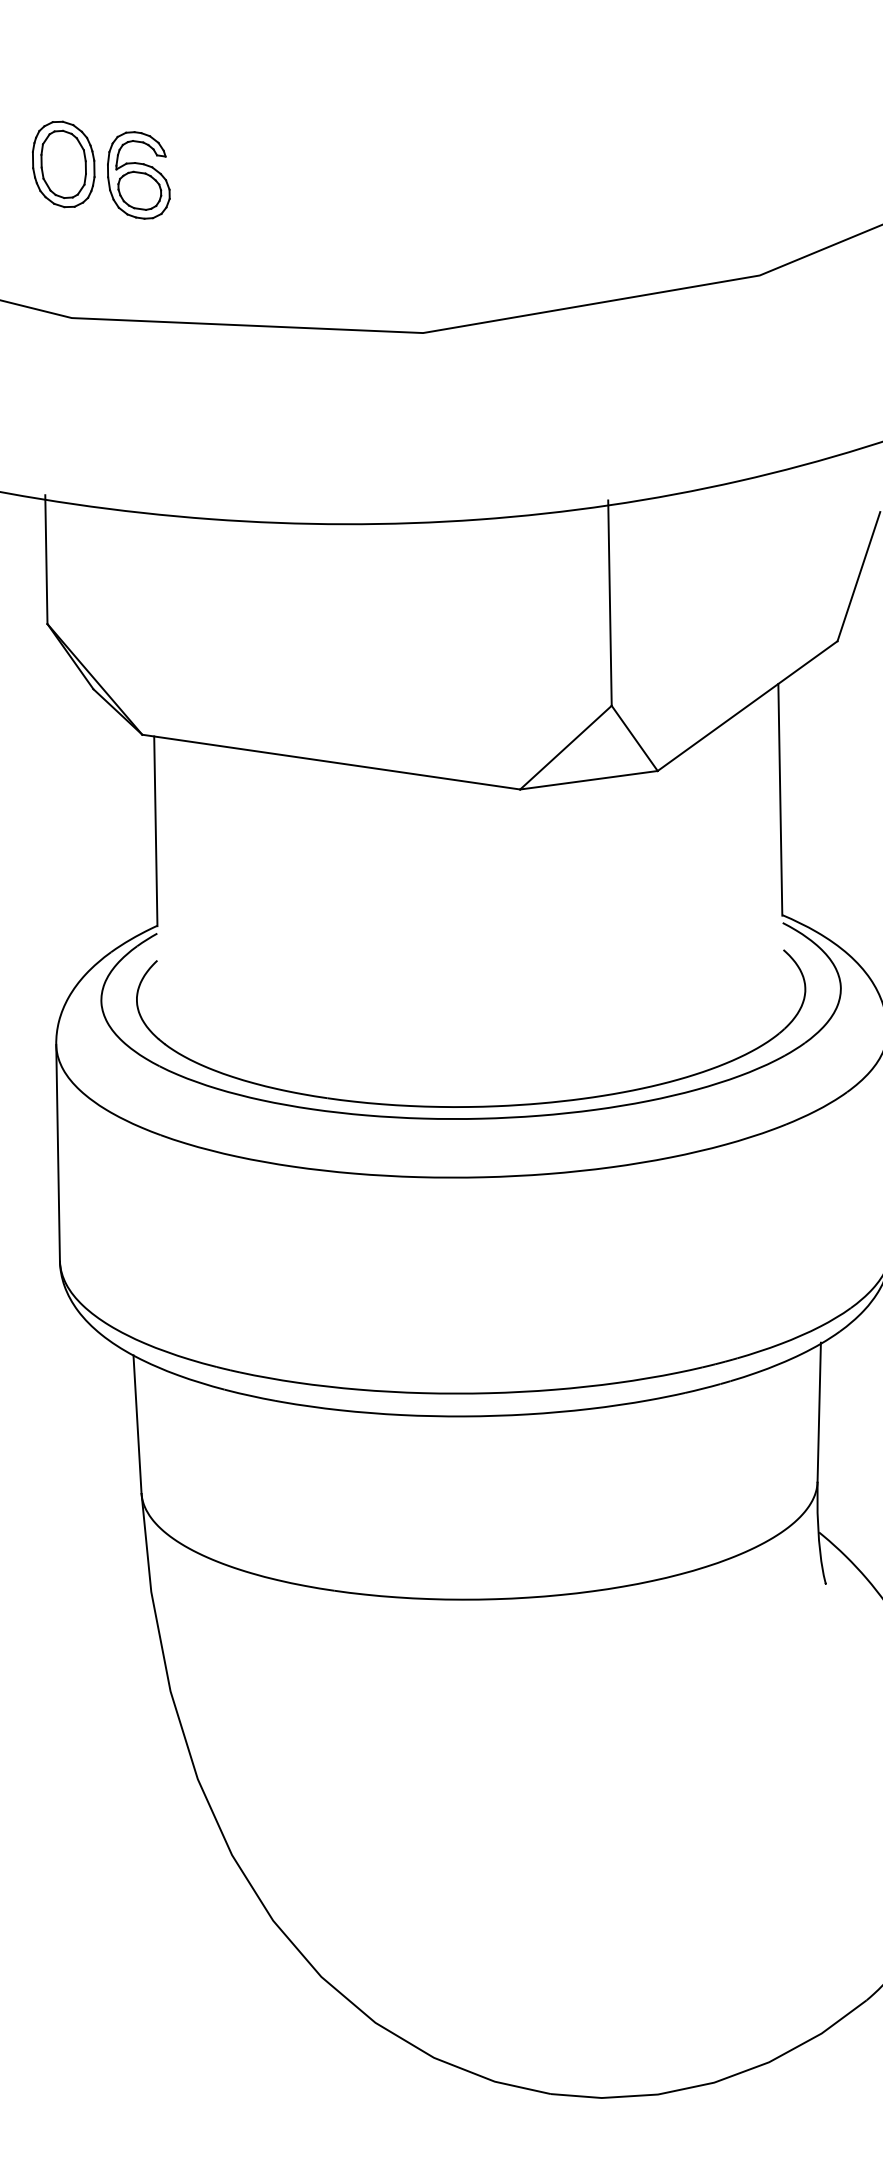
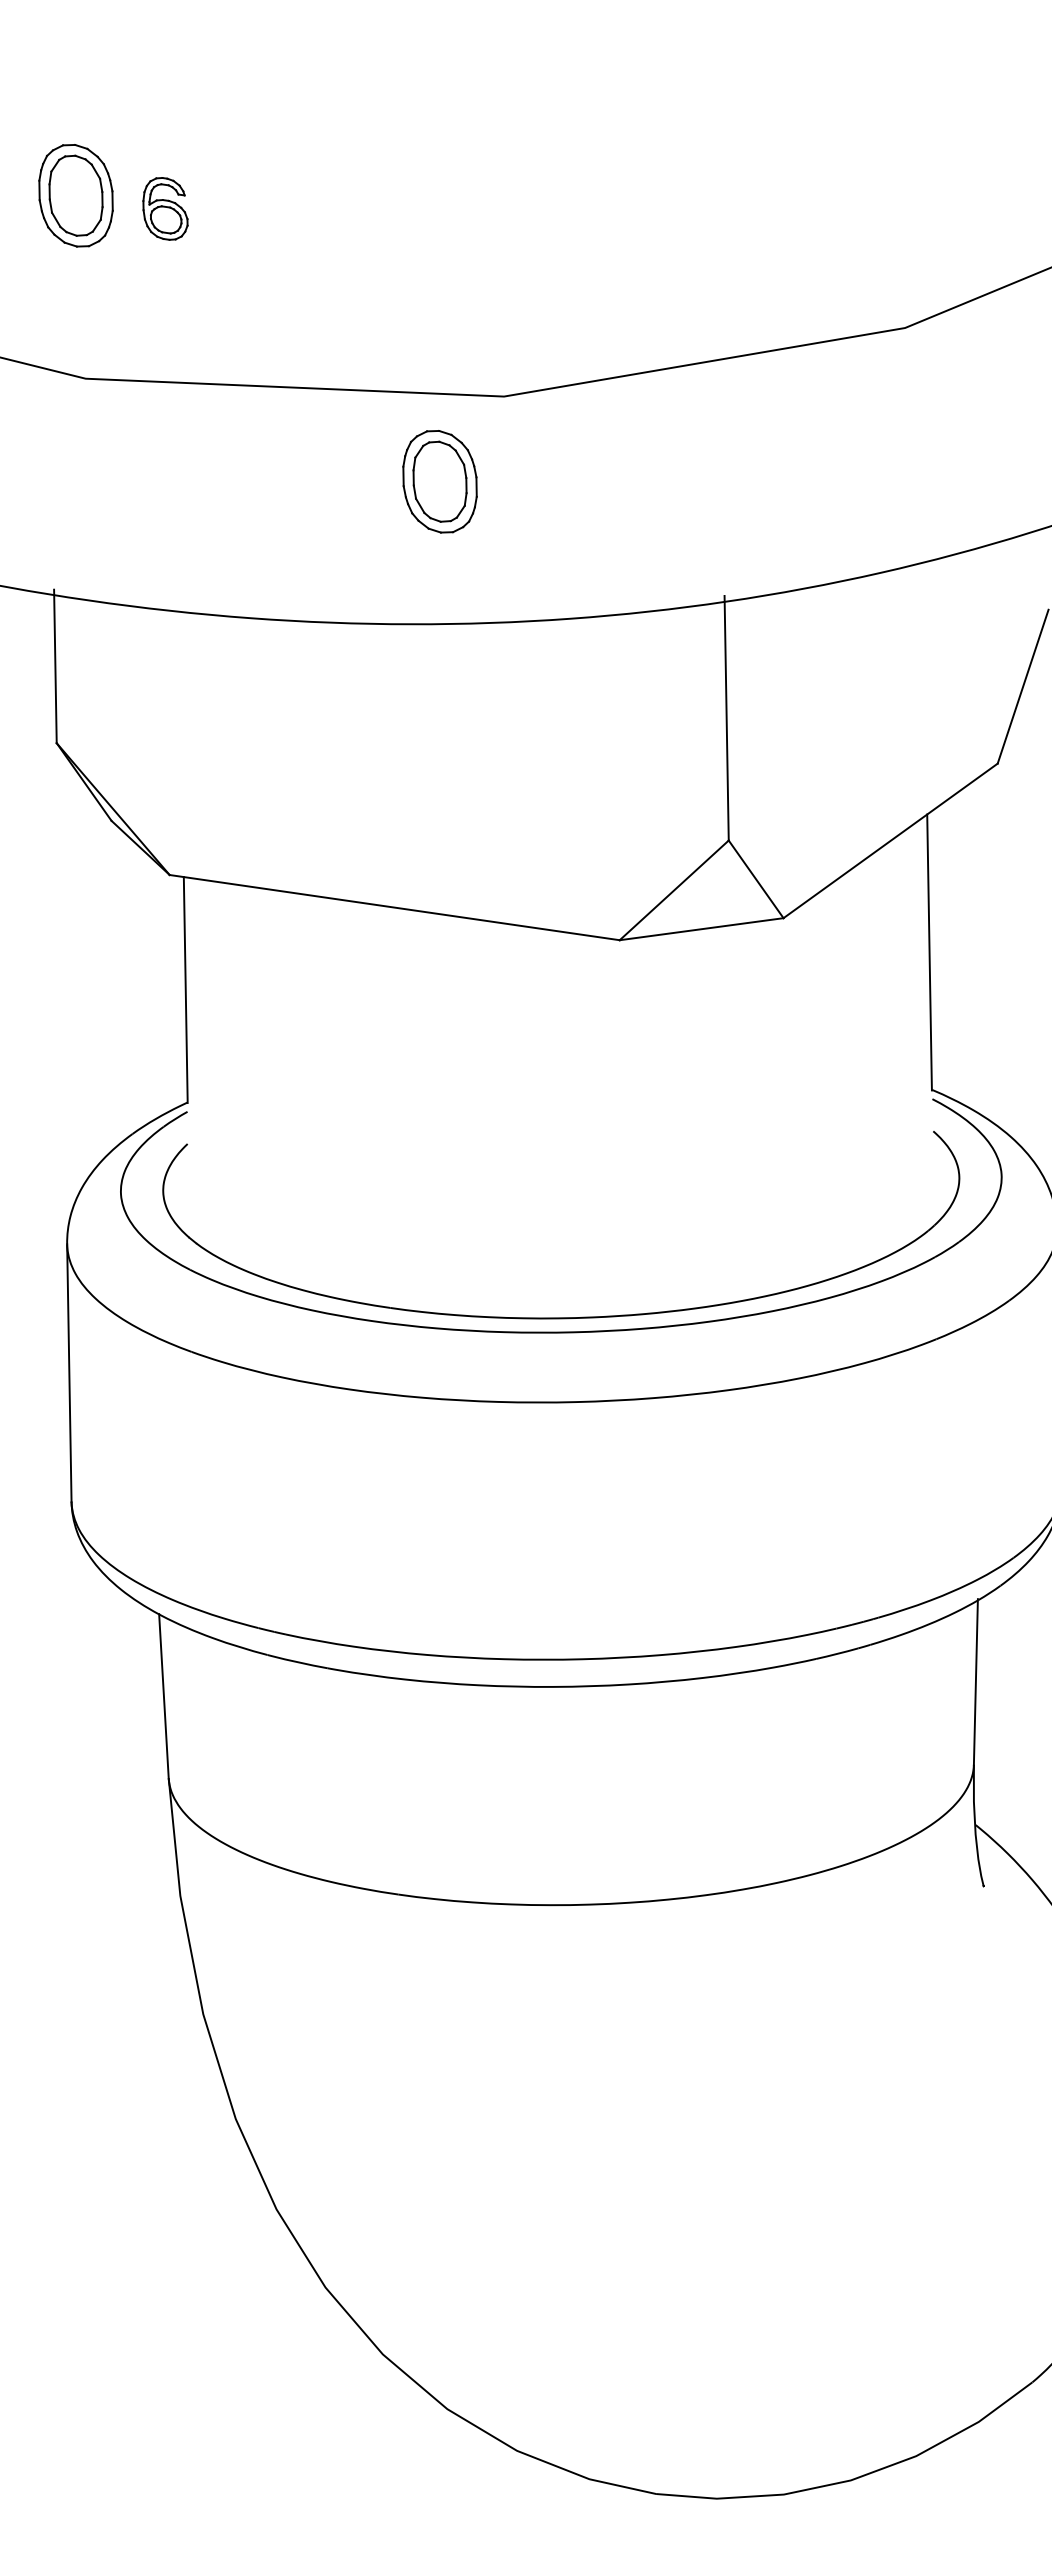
part: (138, 175) -> (165, 208), size x0.6
part: (368, 404) -> (439, 481), added

